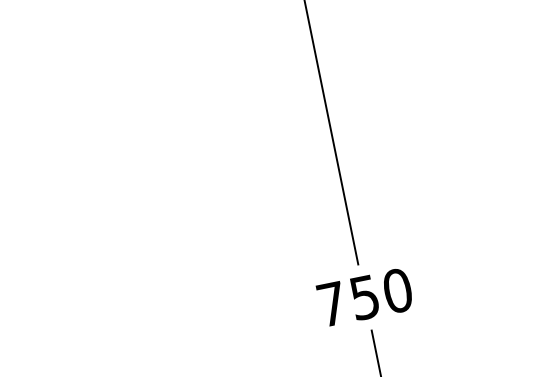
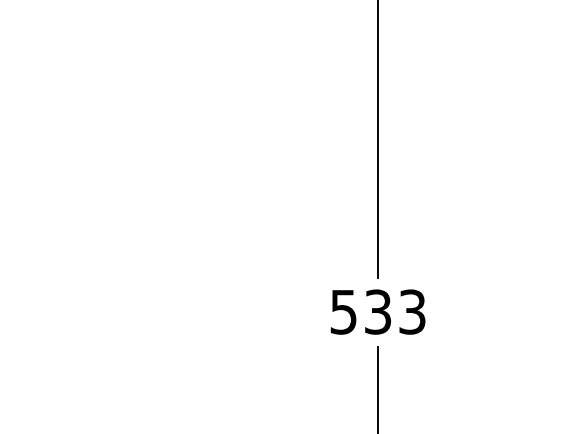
text: (365, 296) -> (378, 311), 750 -> 533

